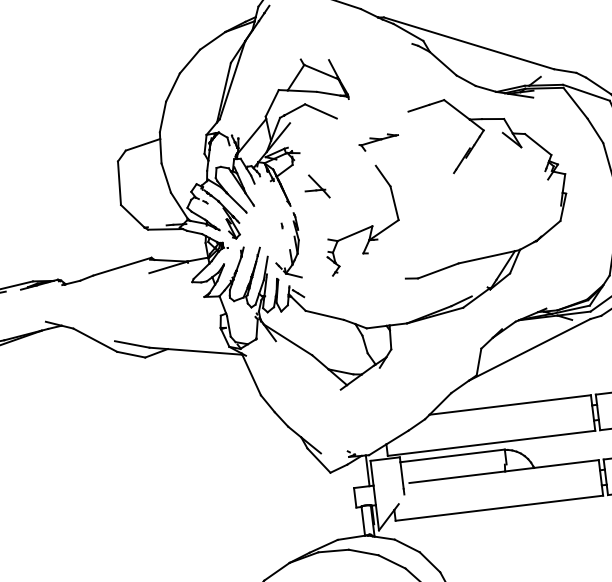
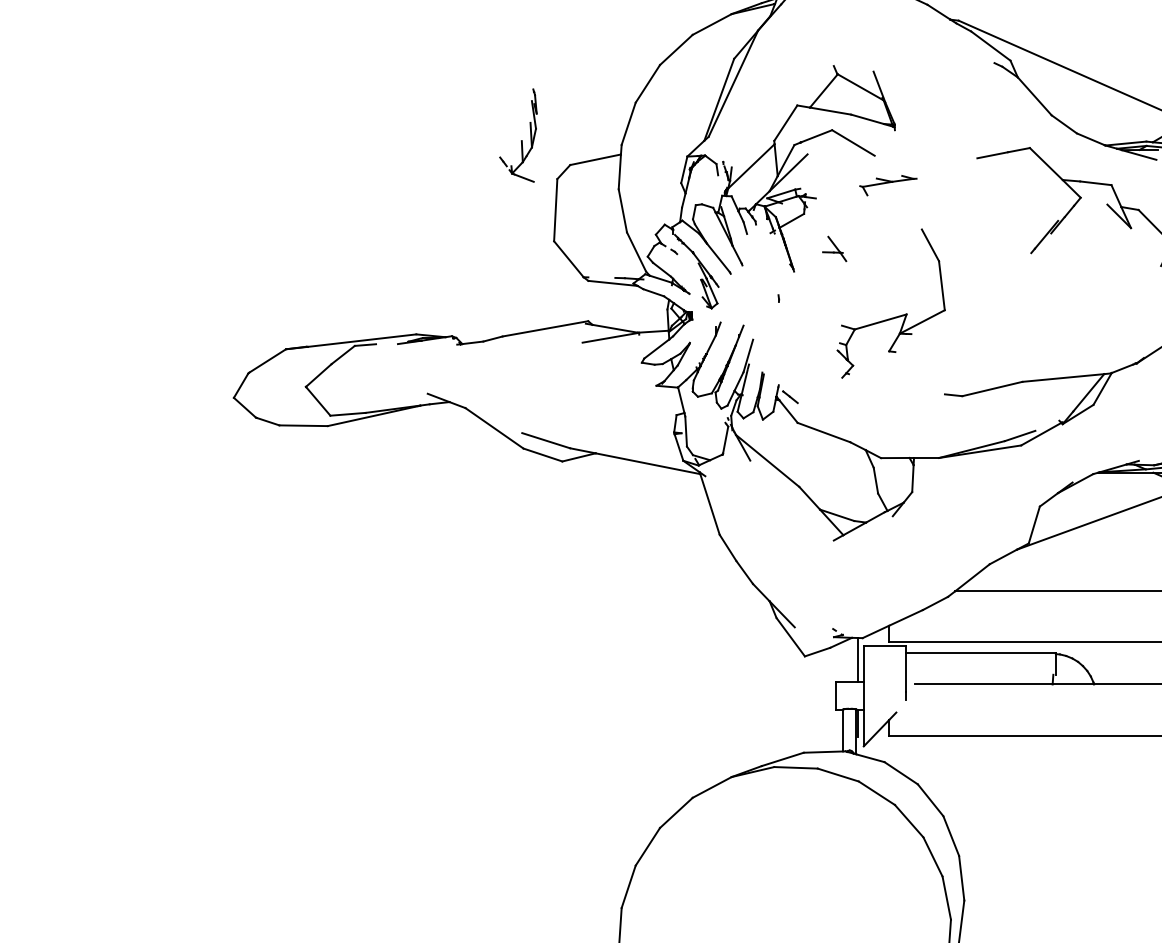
part: (379, 142) -> (888, 185), moved
part: (316, 186) -> (834, 248), size x0.7
part: (287, 246) -> (518, 135), moved

